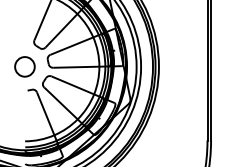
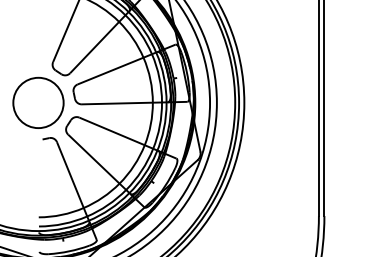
circle: (24, 66) -> (37, 102), size x1.67

